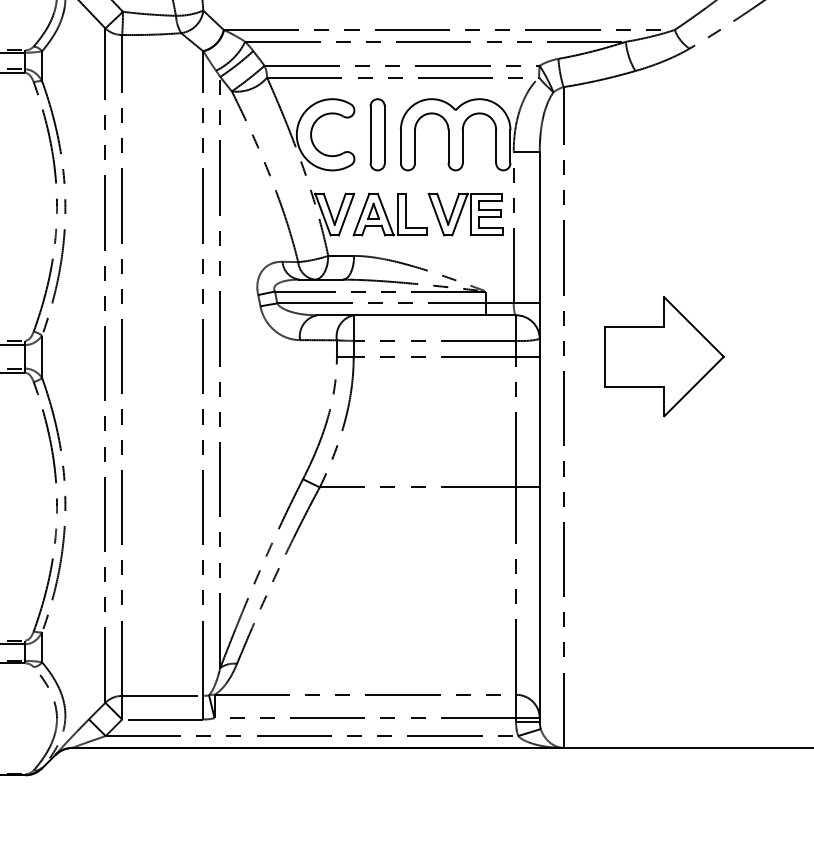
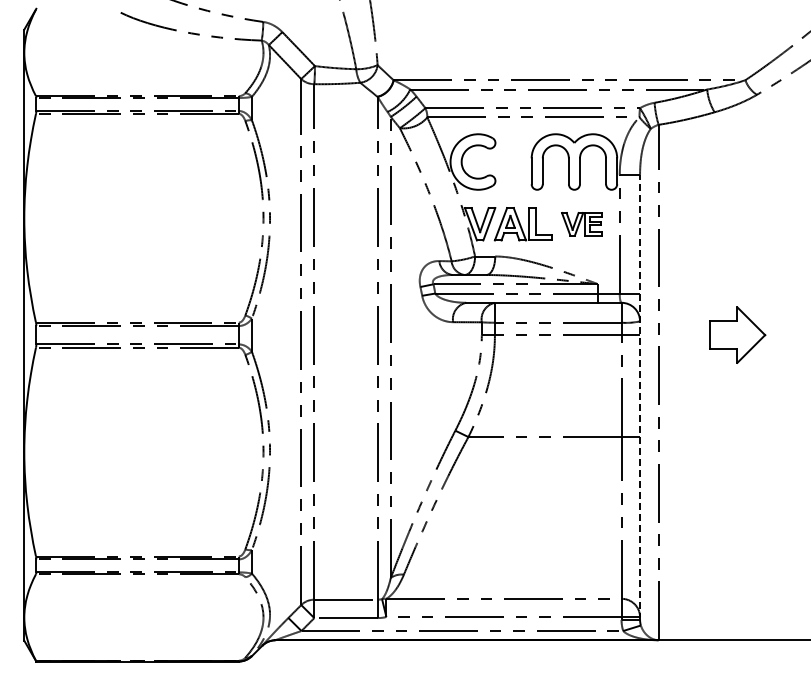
part: (377, 134) -> (513, 161), removed
part: (464, 214) -> (581, 224), size x0.7
part: (664, 355) -> (737, 334), size x0.6
line: (540, 436) -> (640, 397), solid -> dashed

